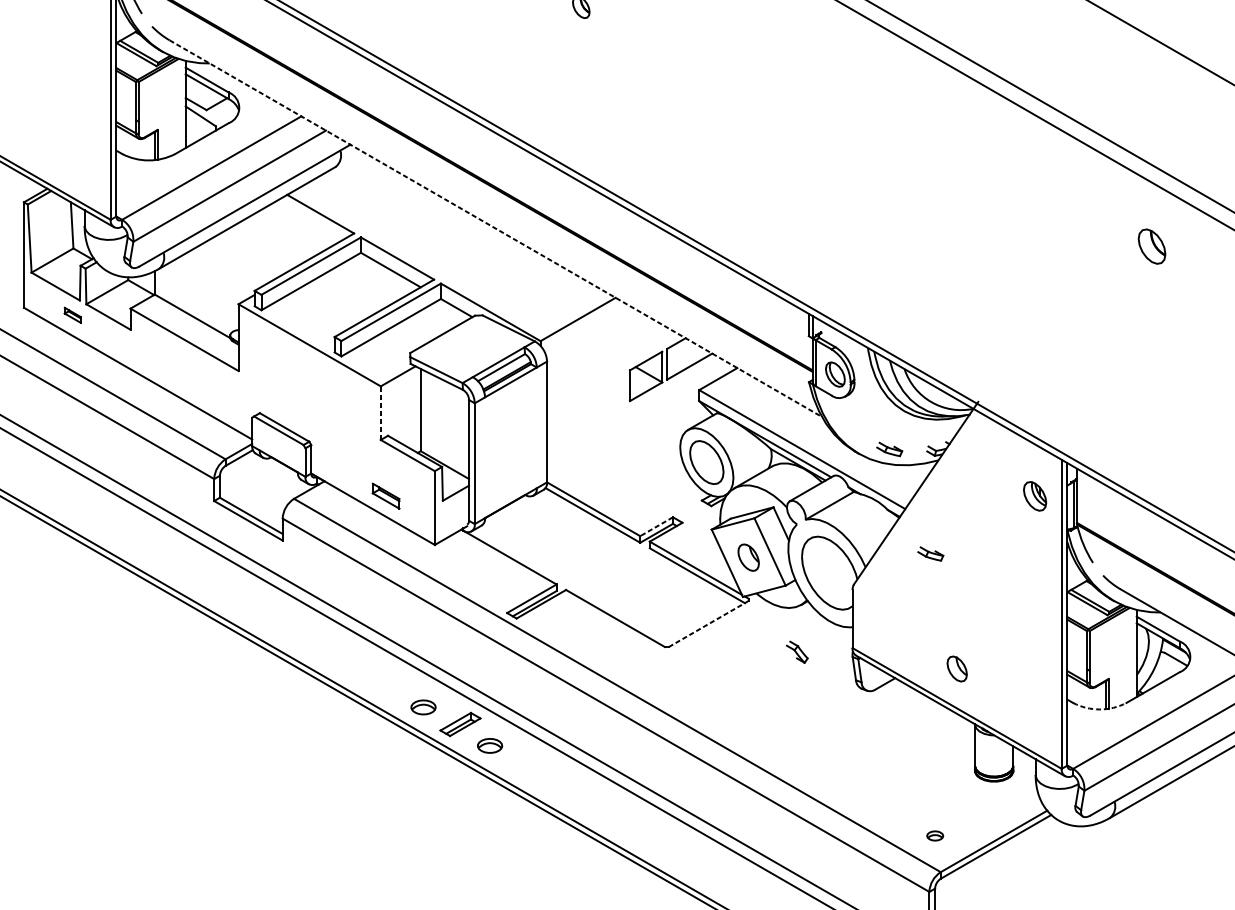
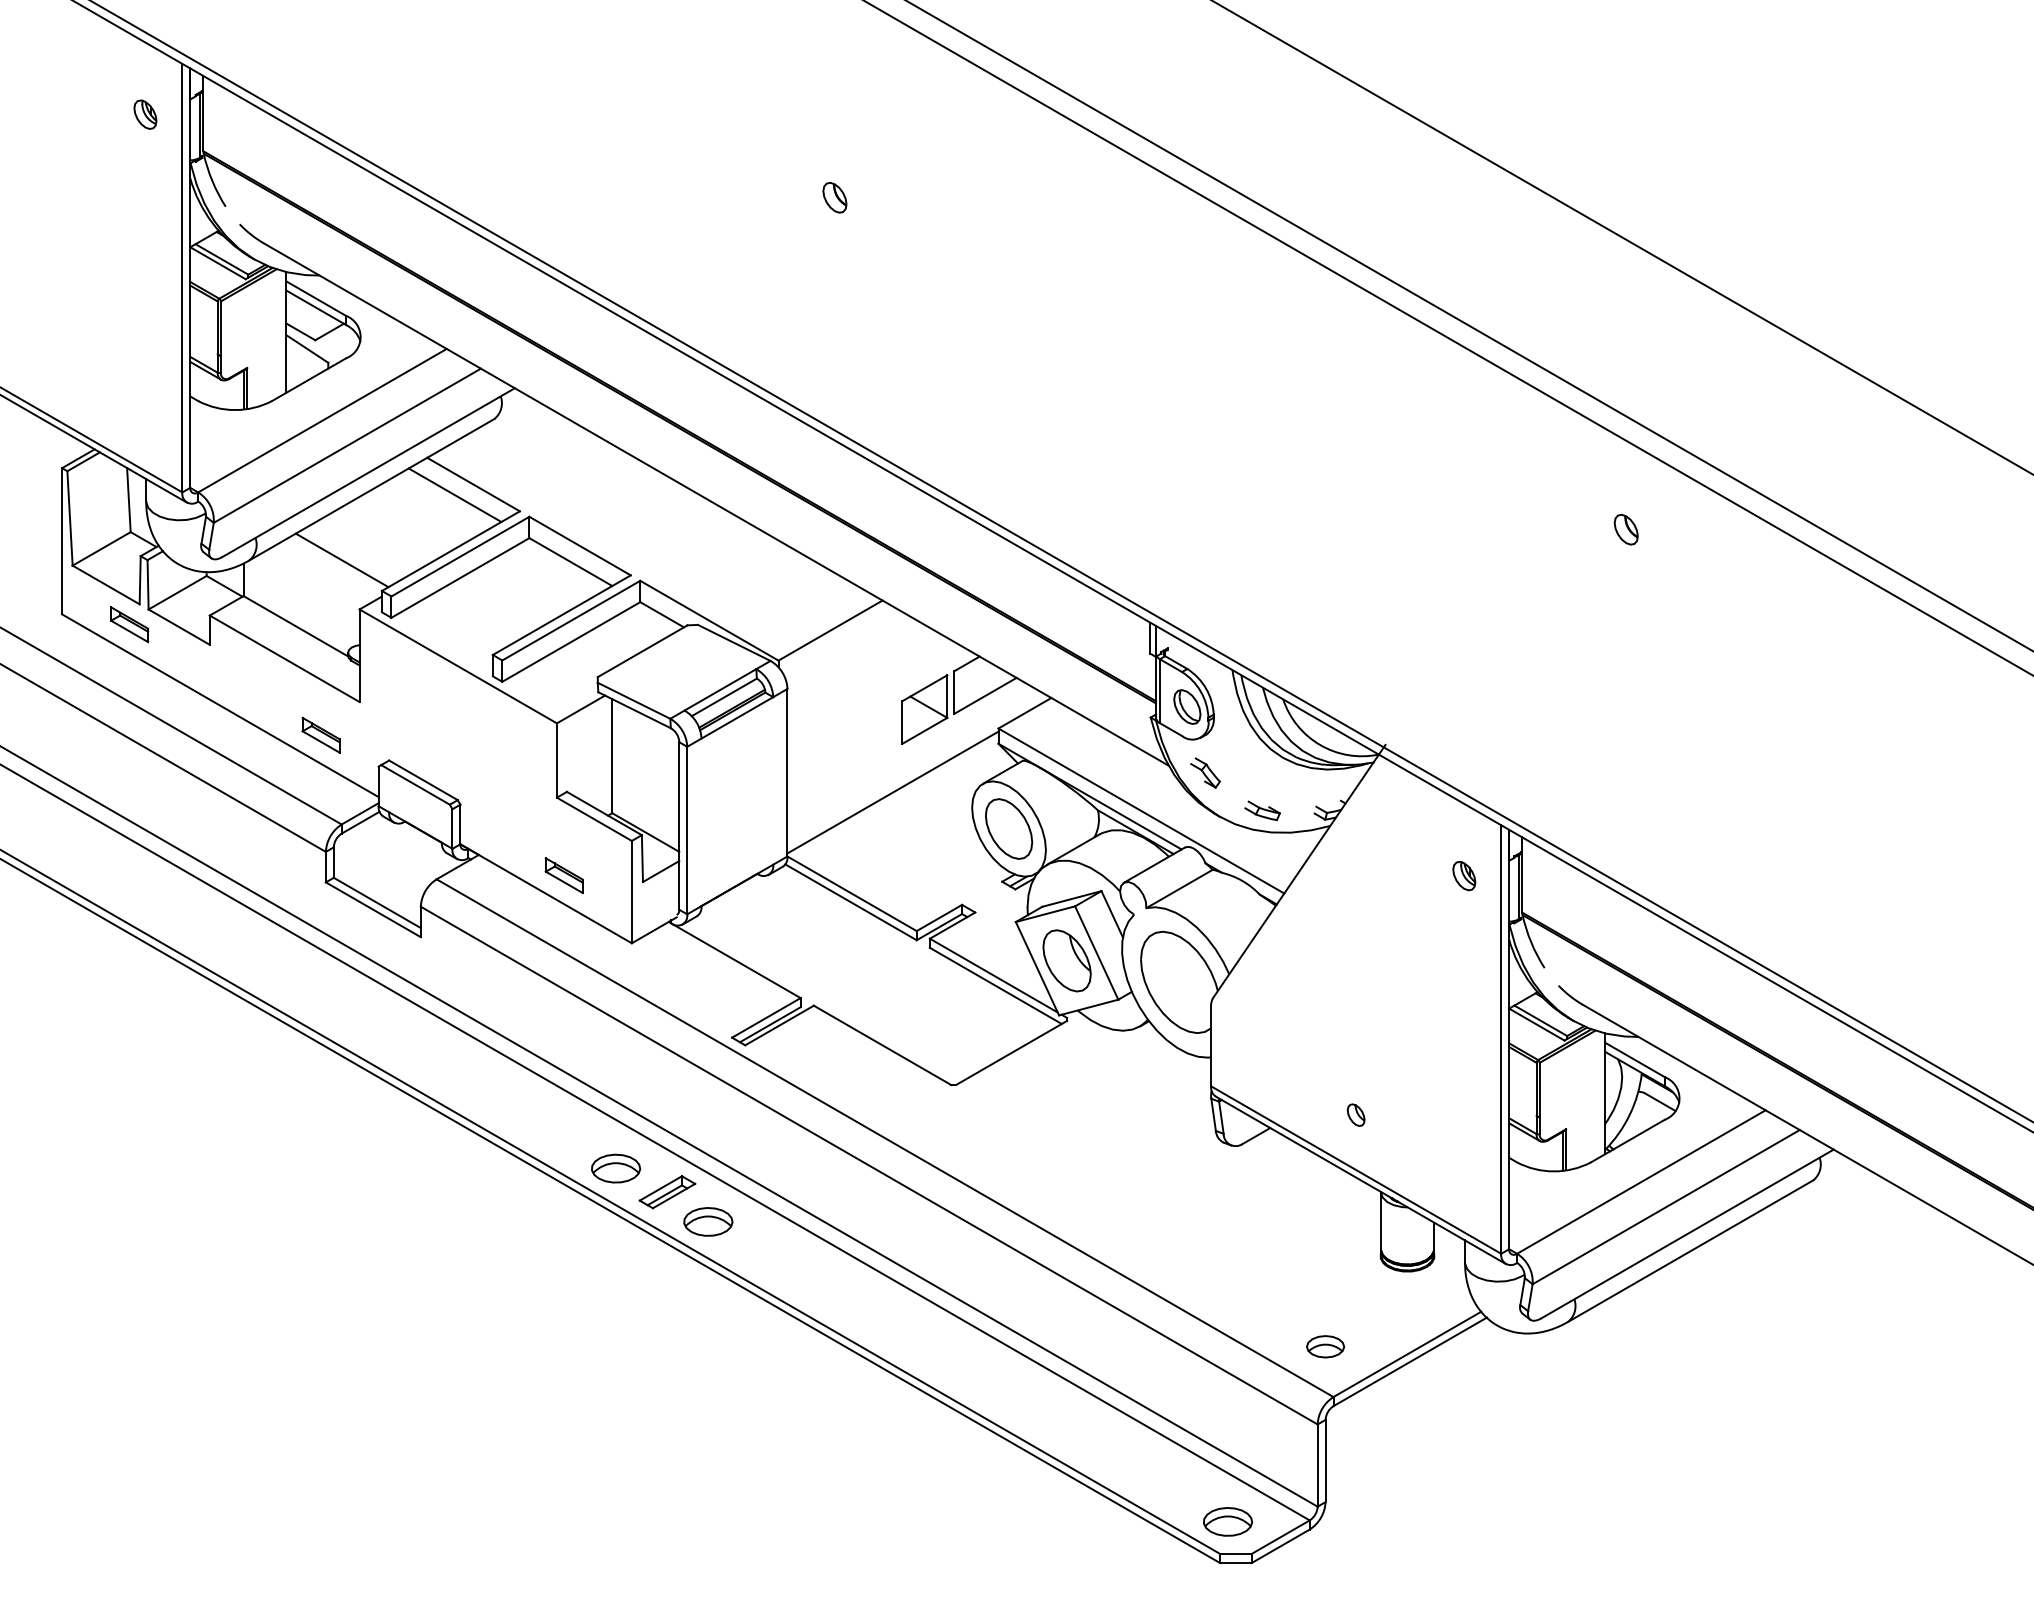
line: (306, 222) -> (454, 495), added
line: (495, 228) -> (716, 504), dashed -> solid
part: (1151, 246) -> (1625, 529), size x0.62
line: (225, 268) -> (341, 560), added
part: (72, 315) -> (129, 624), size x1.67
part: (210, 394) -> (320, 734), added
line: (380, 413) -> (556, 760), dashed -> solid
line: (622, 436) -> (892, 792), added
part: (1035, 496) -> (1464, 876), size x0.71
line: (655, 527) -> (938, 918), dashed -> solid
part: (930, 553) -> (1319, 955), removed
part: (748, 557) -> (1066, 960), size x1.67
line: (708, 623) -> (1011, 1052), dashed -> solid
part: (797, 651) -> (1205, 772), moved
part: (956, 668) -> (1355, 1114), size x0.62
part: (423, 707) -> (616, 1168), size x1.43
arc: (1100, 709) -> (1554, 1171), dashed -> solid
part: (490, 745) -> (708, 1221), size x1.43
part: (935, 835) -> (1325, 1346), size x1.67

